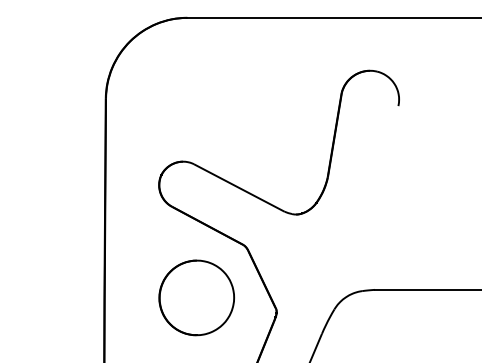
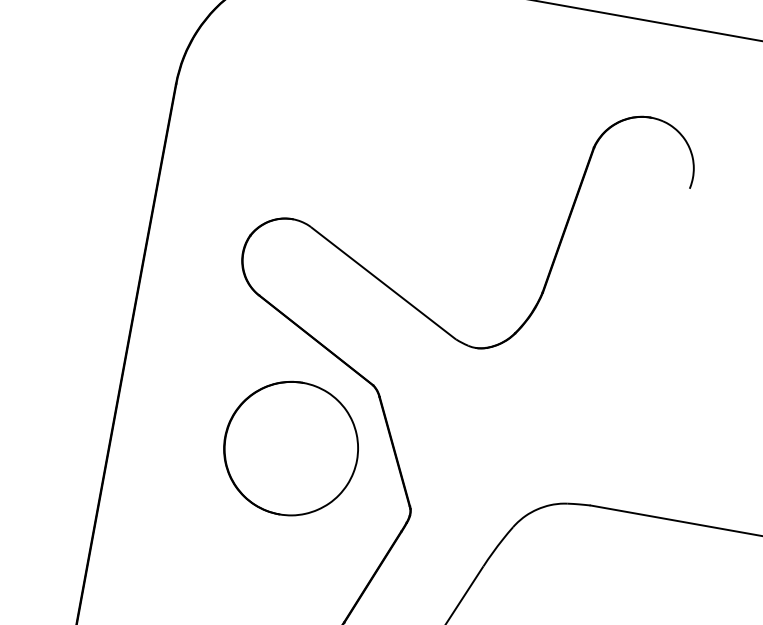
part: (196, 297) -> (290, 447), moved

